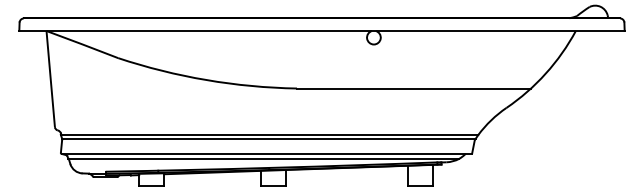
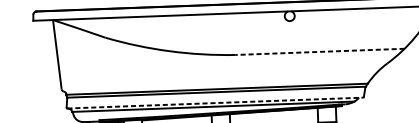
line: (413, 88) -> (319, 51), solid -> dashed
line: (266, 153) -> (215, 102), solid -> dashed

